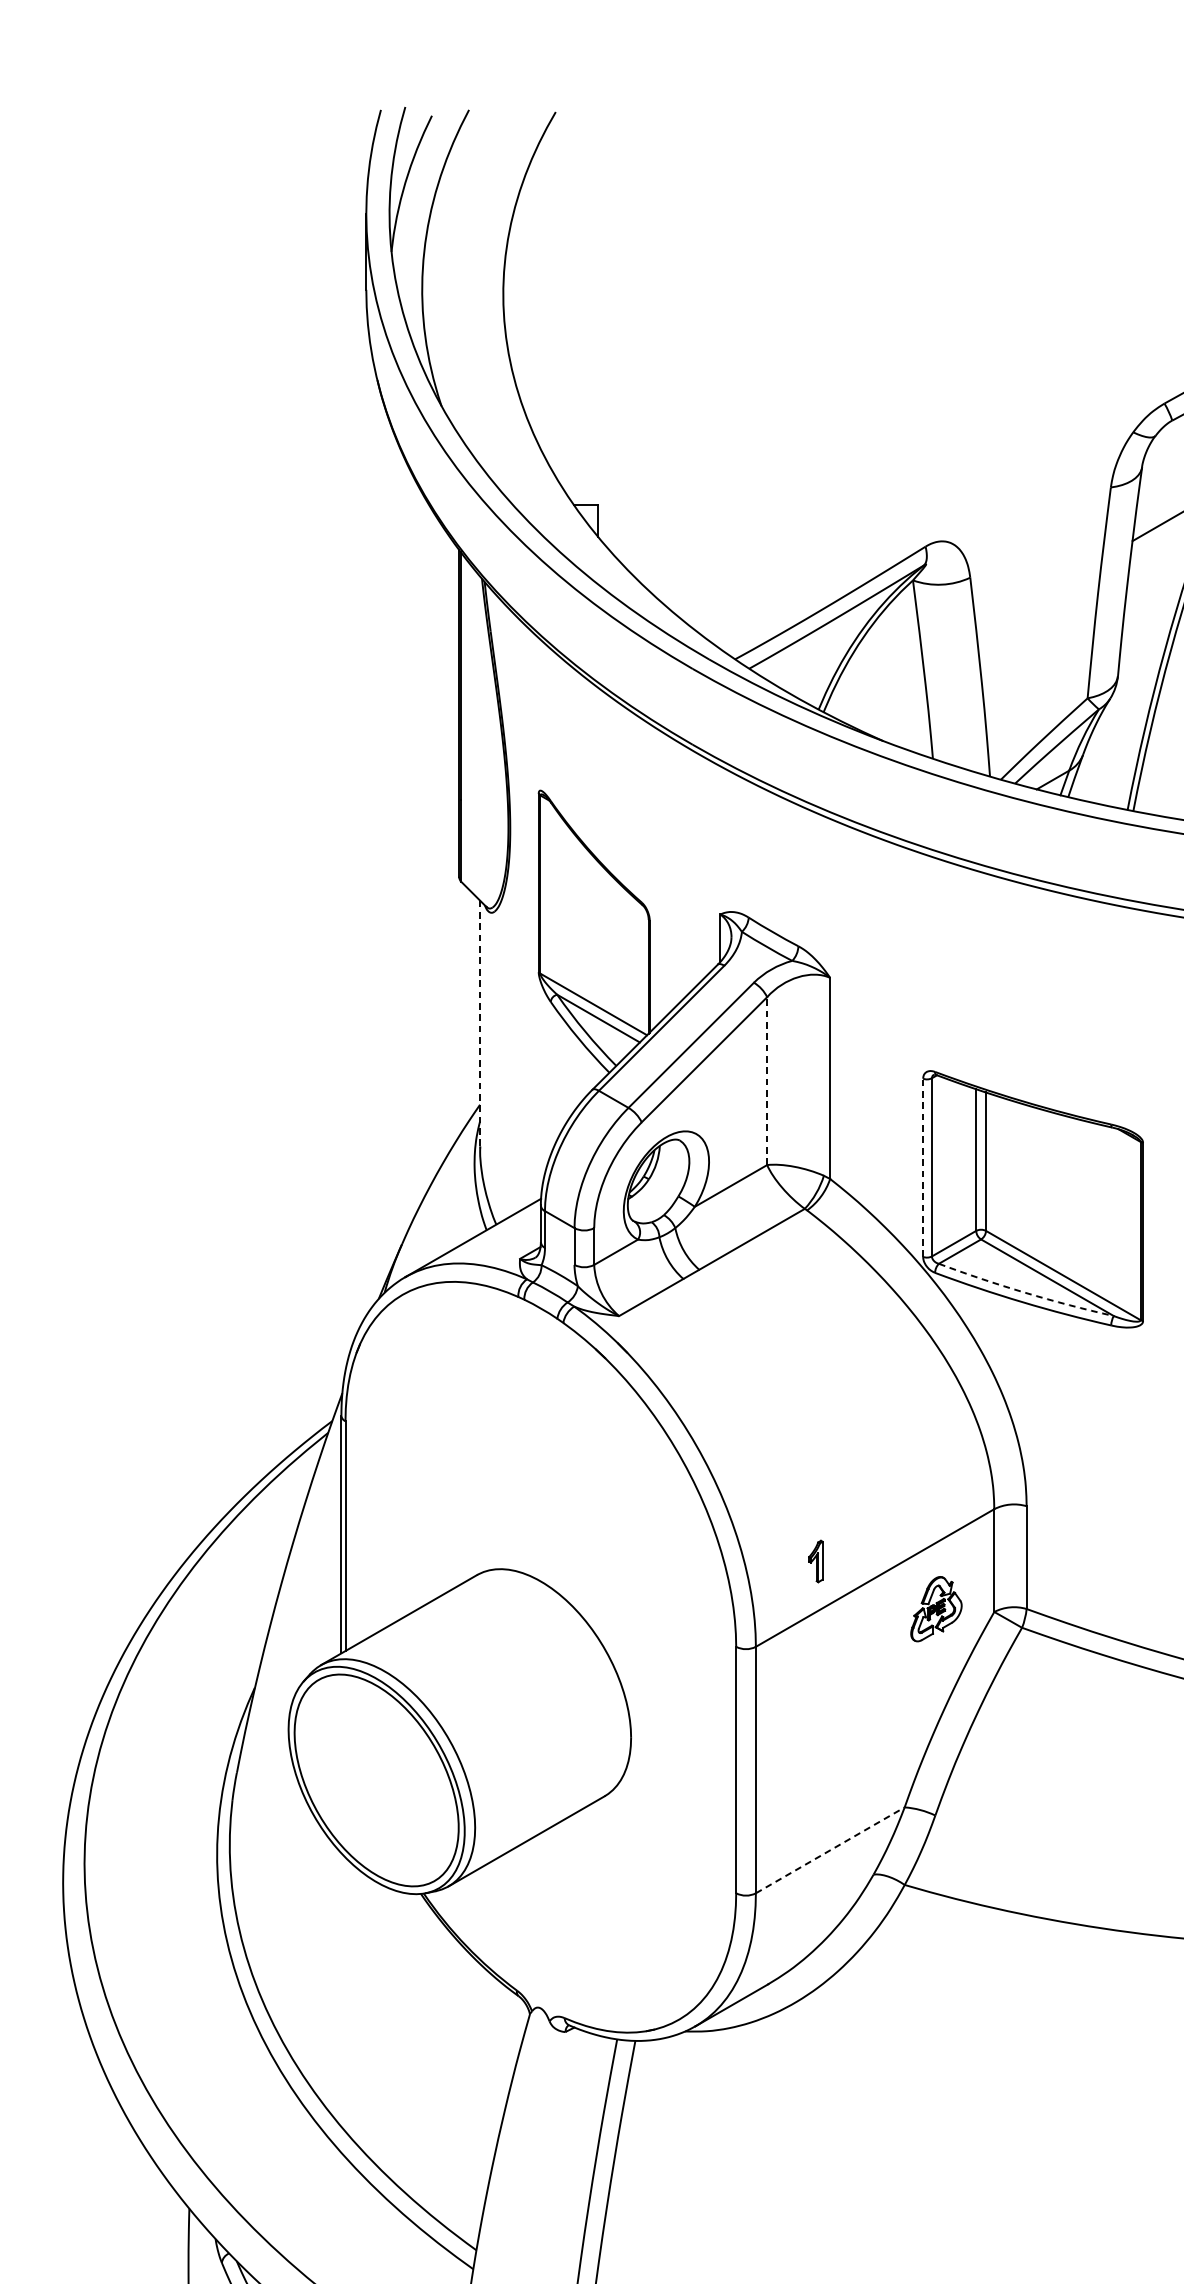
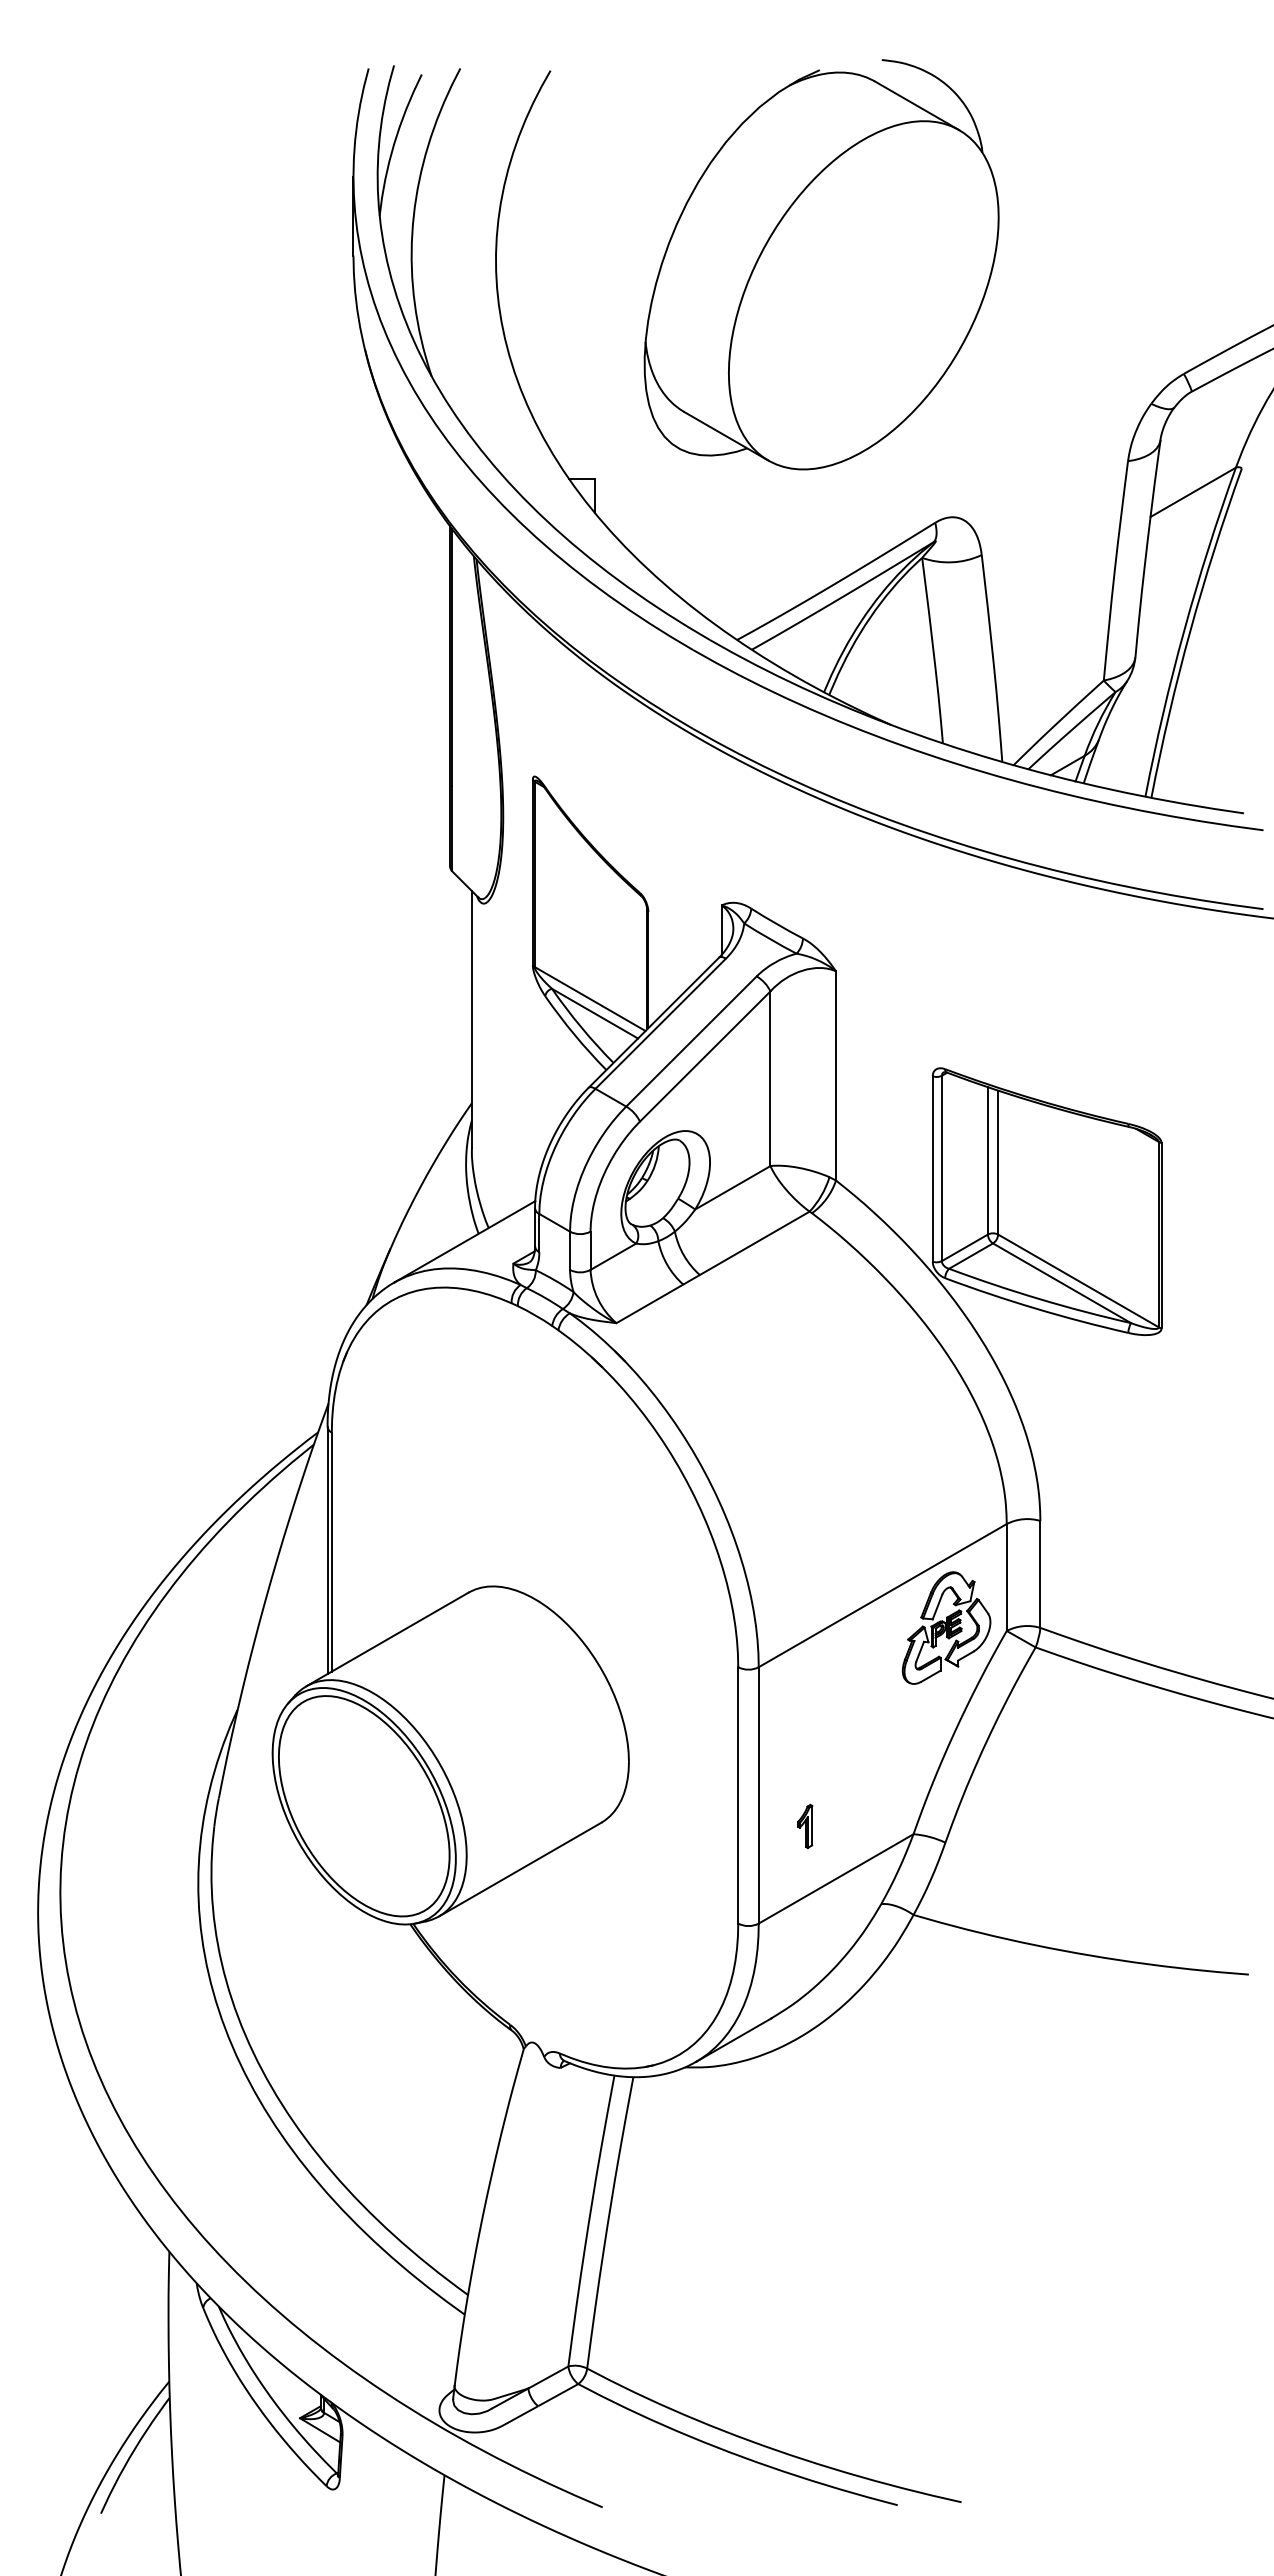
part: (816, 298) -> (821, 264), added
line: (479, 1024) -> (471, 1019), dashed -> solid
line: (767, 1080) -> (770, 1078), dashed -> solid
line: (922, 1167) -> (932, 1168), dashed -> solid
arc: (1025, 1293) -> (1039, 1299), dashed -> solid
part: (816, 1561) -> (805, 1826), moved
part: (936, 1608) -> (946, 1627), size x1.67
line: (830, 1849) -> (836, 1878), dashed -> solid

